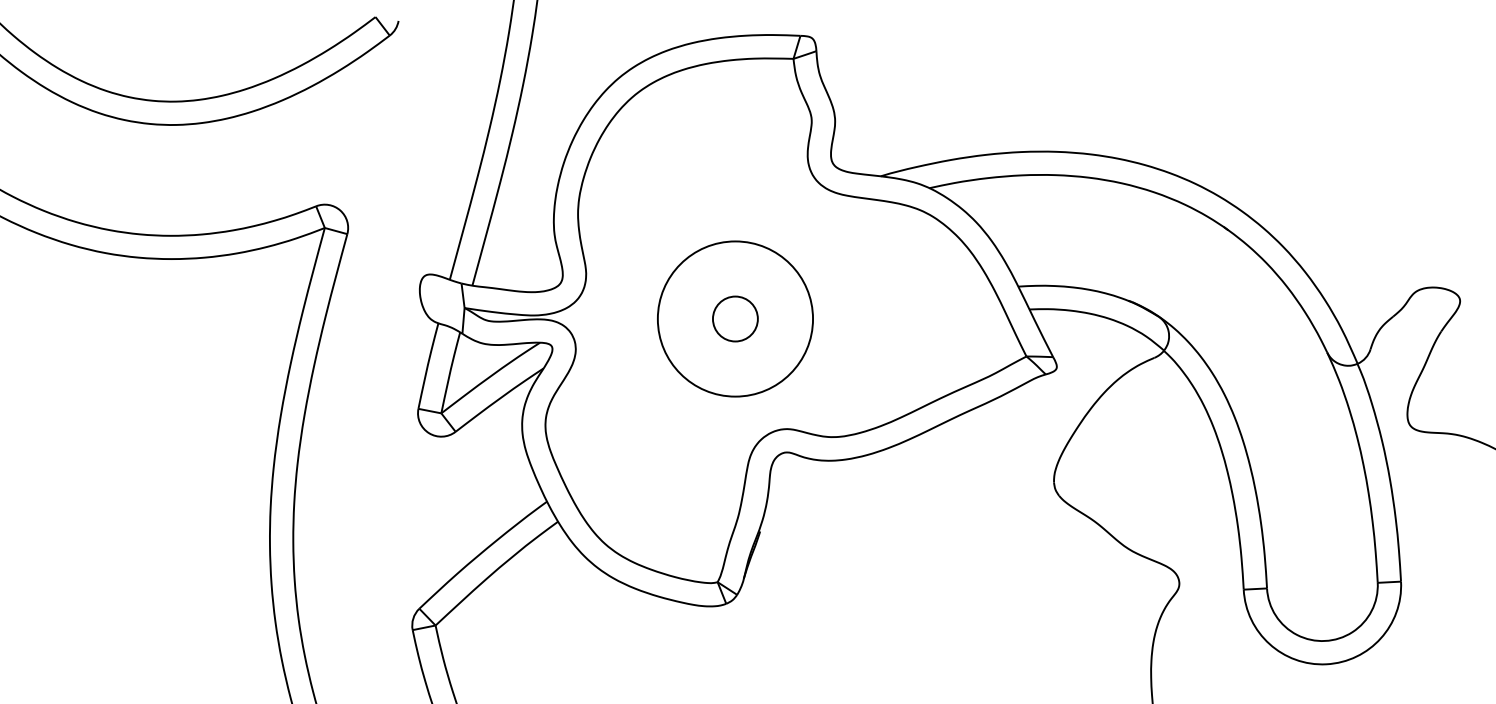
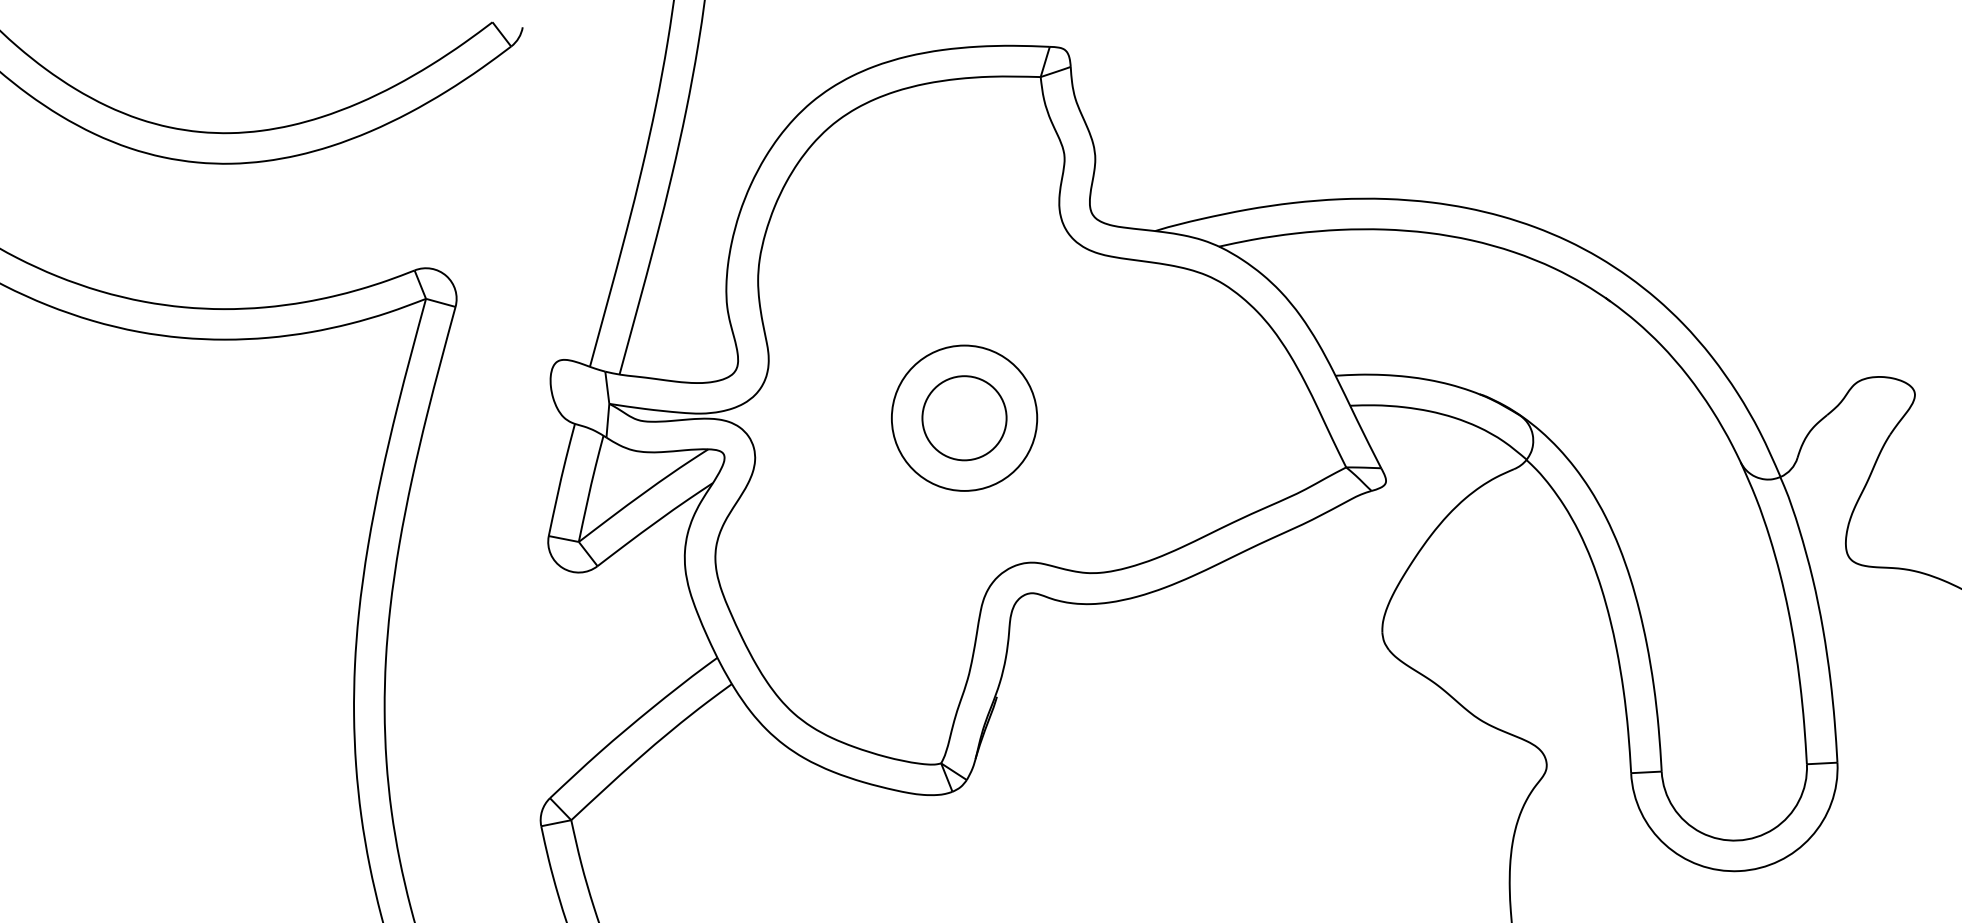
circle: (735, 318) -> (964, 417), size x0.71
circle: (735, 318) -> (964, 417), size x1.43

